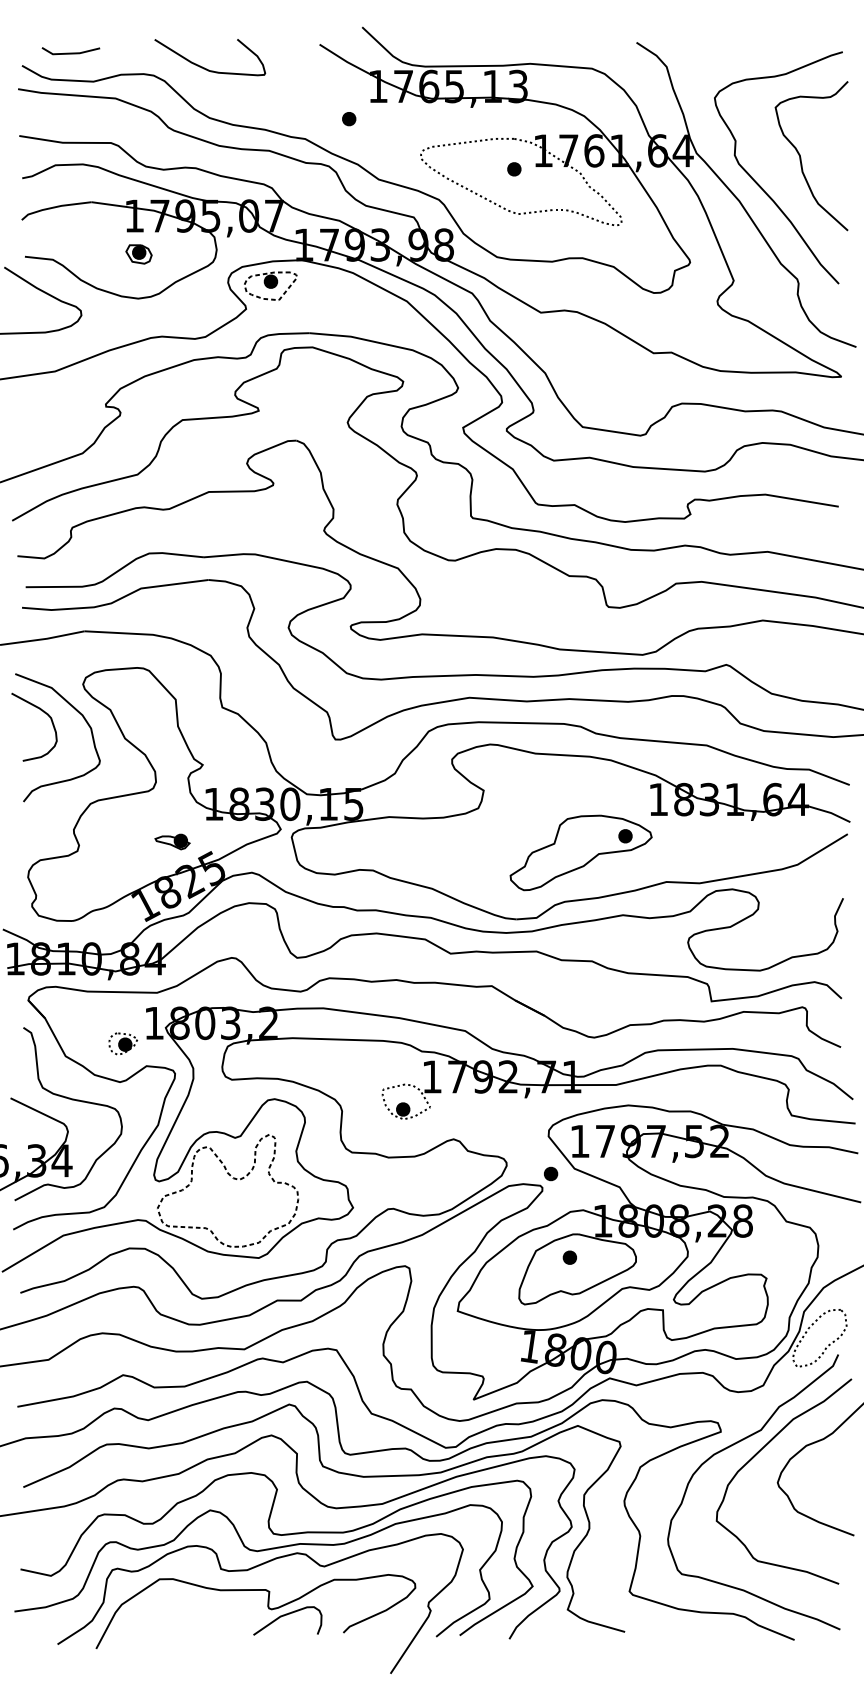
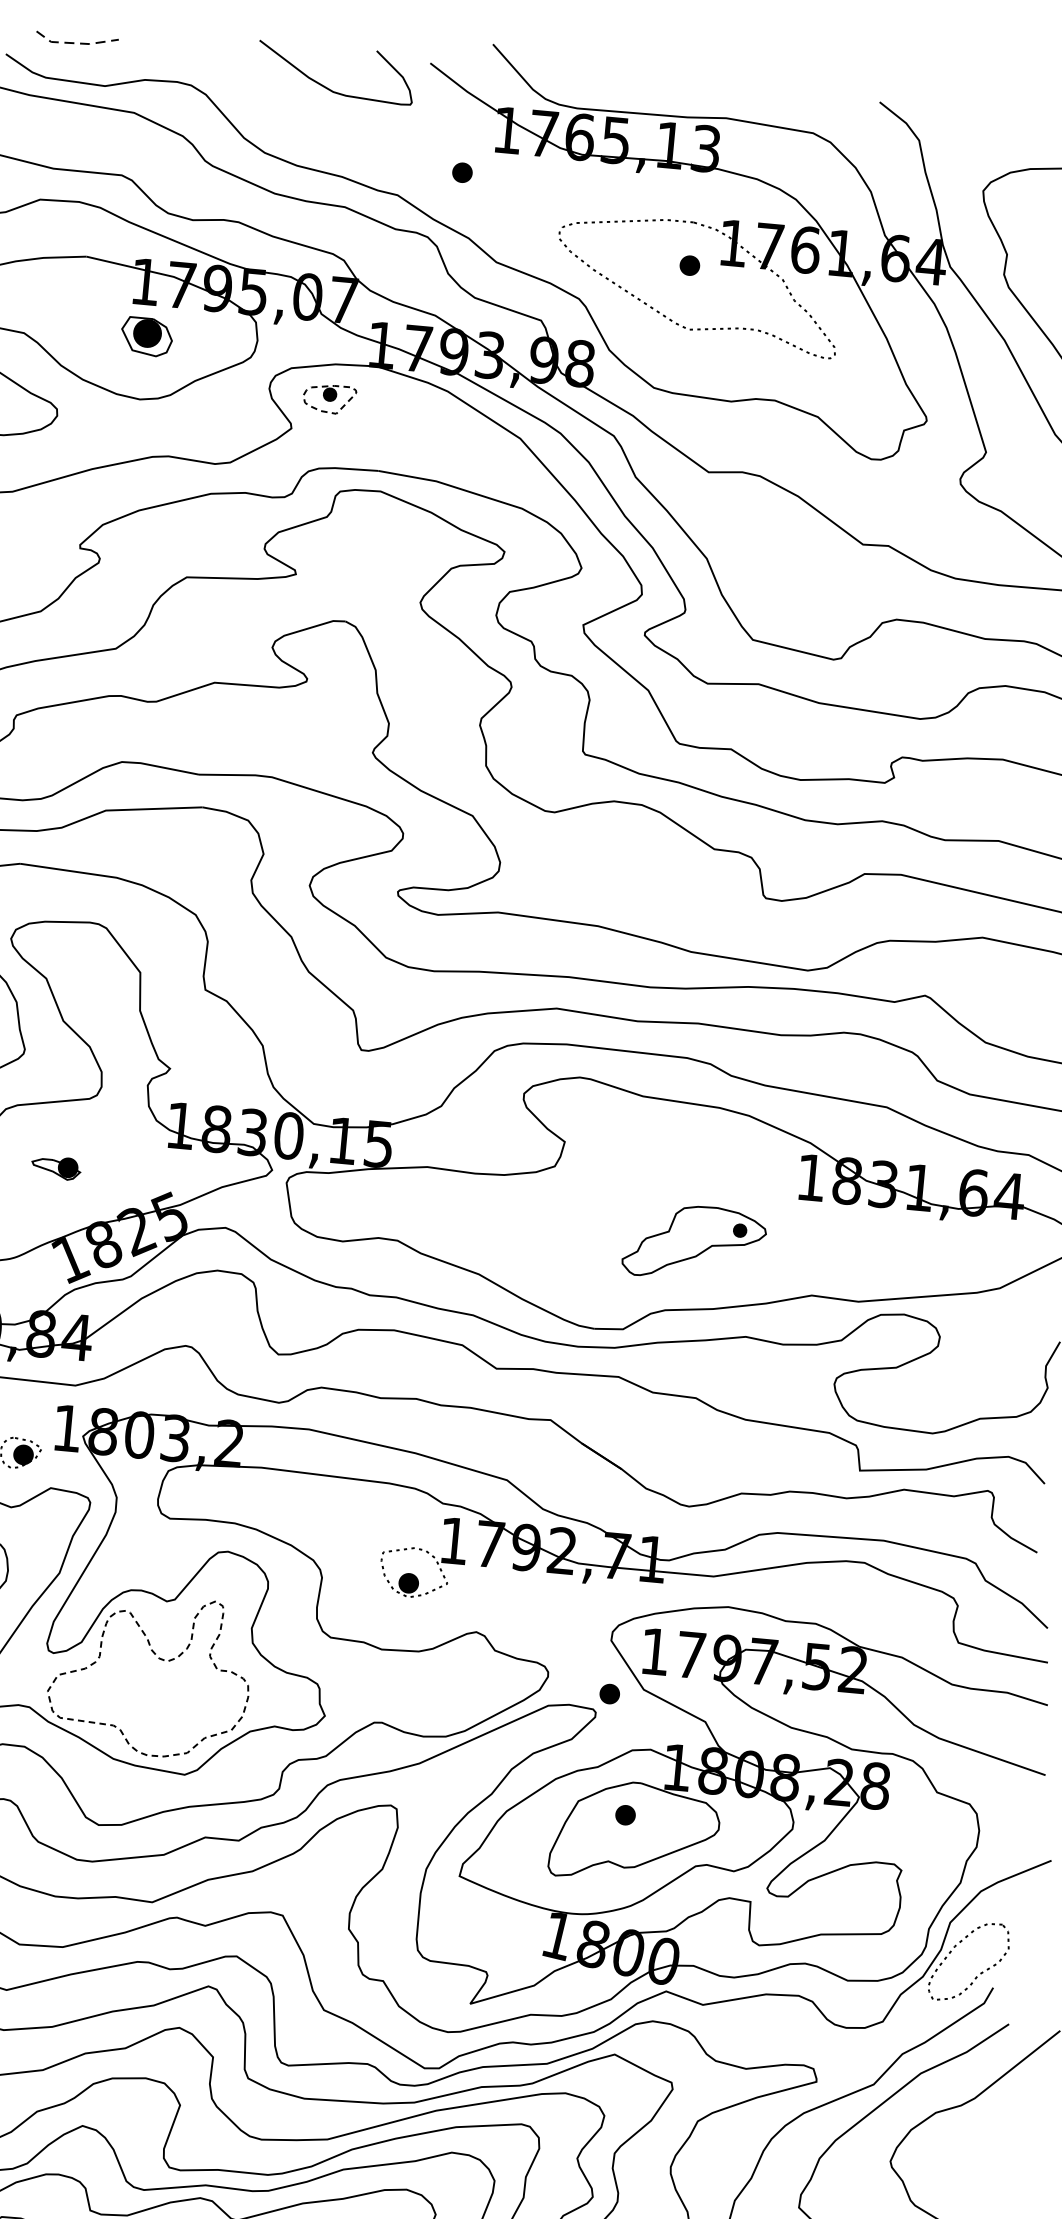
line: (70, 53) -> (76, 43), solid -> dashed
curve: (204, 67) -> (326, 86), moved
part: (138, 254) -> (146, 336), size x1.4
part: (270, 285) -> (329, 398), size x0.7
part: (172, 841) -> (56, 1167), moved
part: (580, 852) -> (693, 1242), size x0.7

